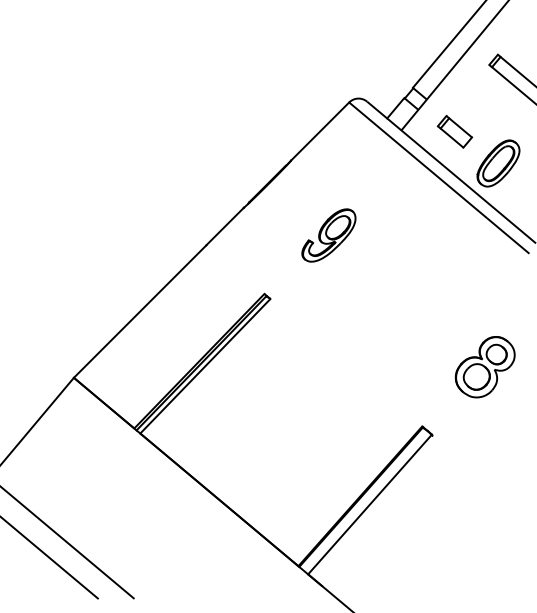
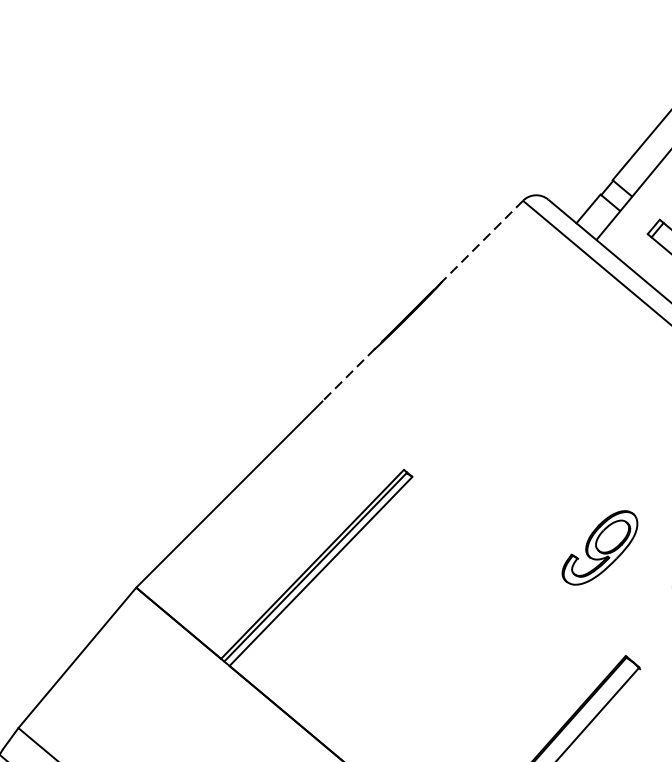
line: (320, 131) -> (482, 241), solid -> dashed
line: (224, 226) -> (347, 375), solid -> dashed
part: (328, 235) -> (599, 547), moved

